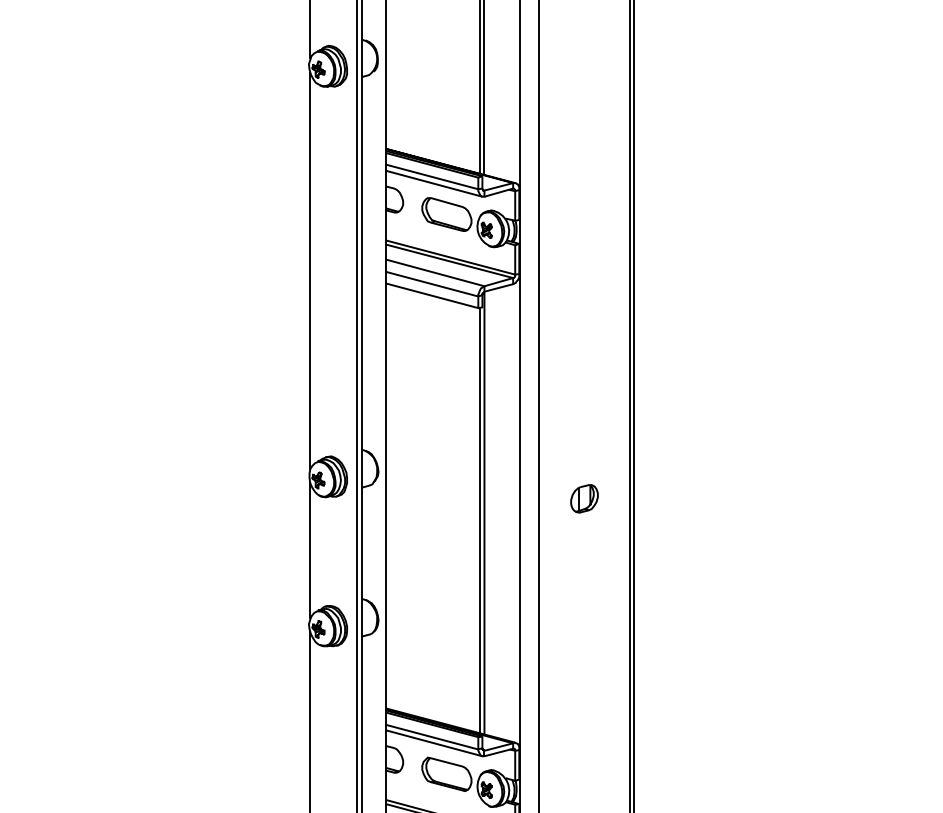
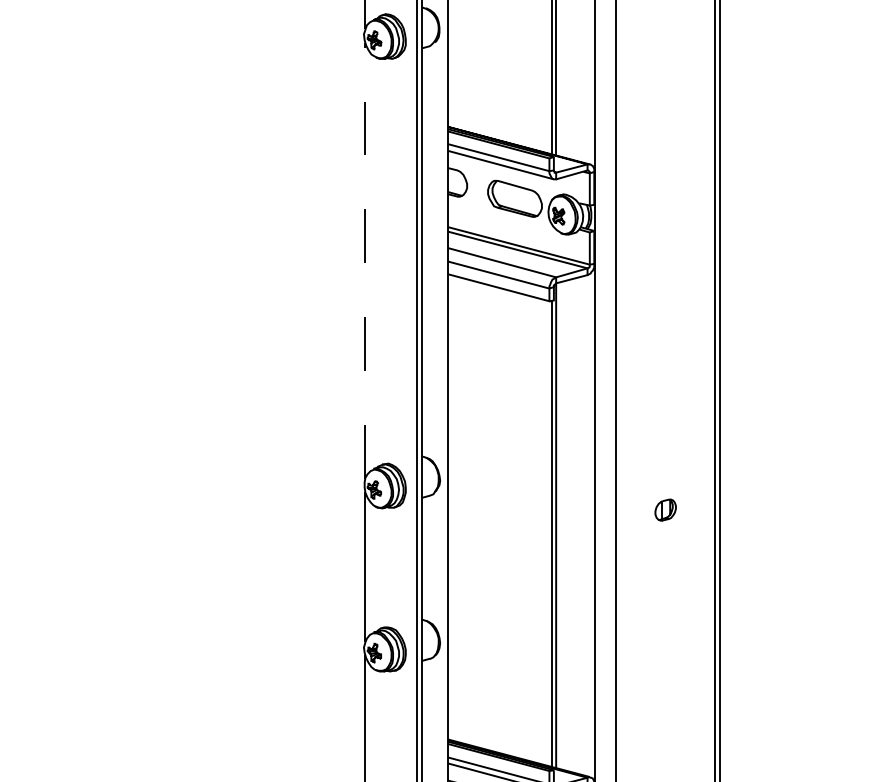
line: (310, 270) -> (365, 260), solid -> dashed
part: (584, 498) -> (665, 509), size x0.7

